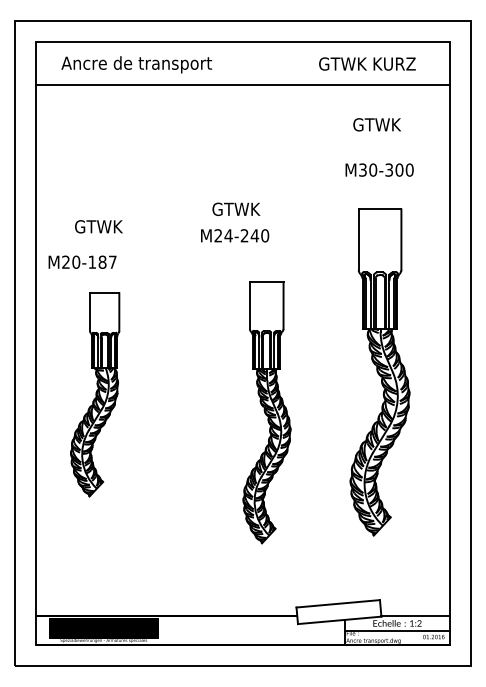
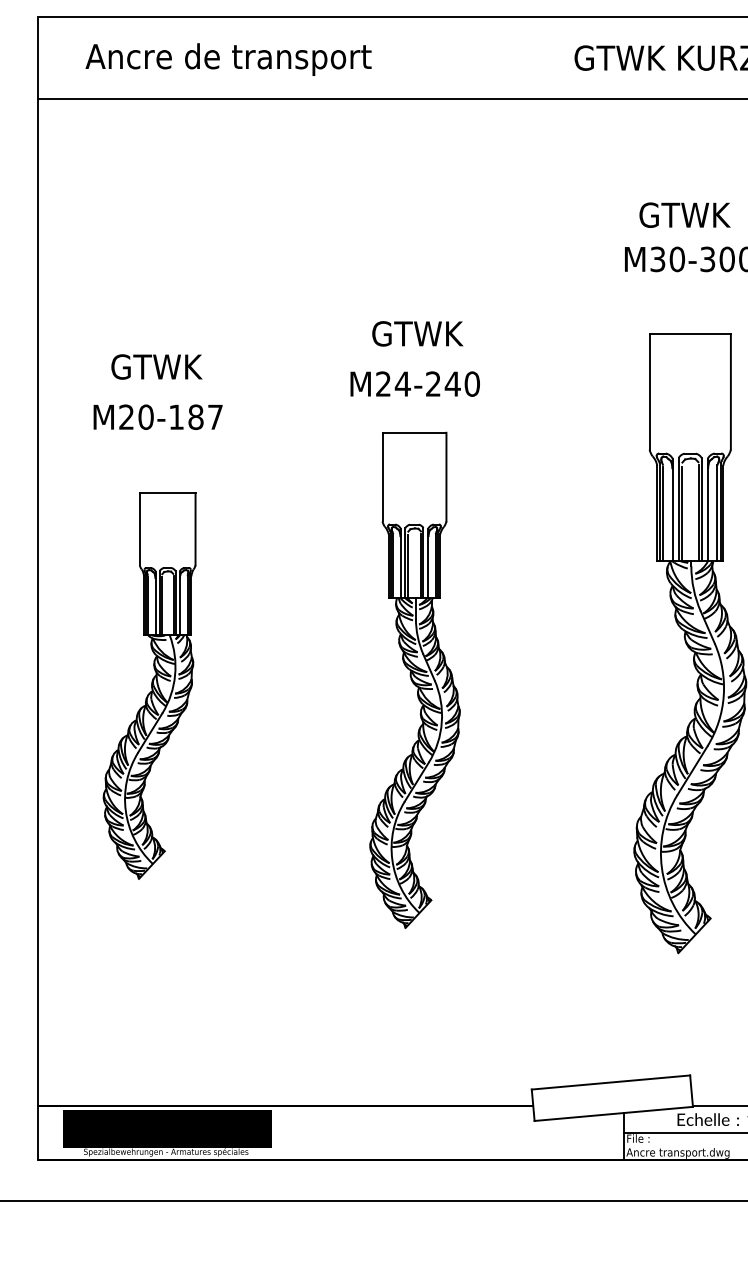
text: (376, 124) -> (683, 214), moved
text: (82, 261) -> (157, 415), moved
part: (266, 412) -> (414, 679), moved

